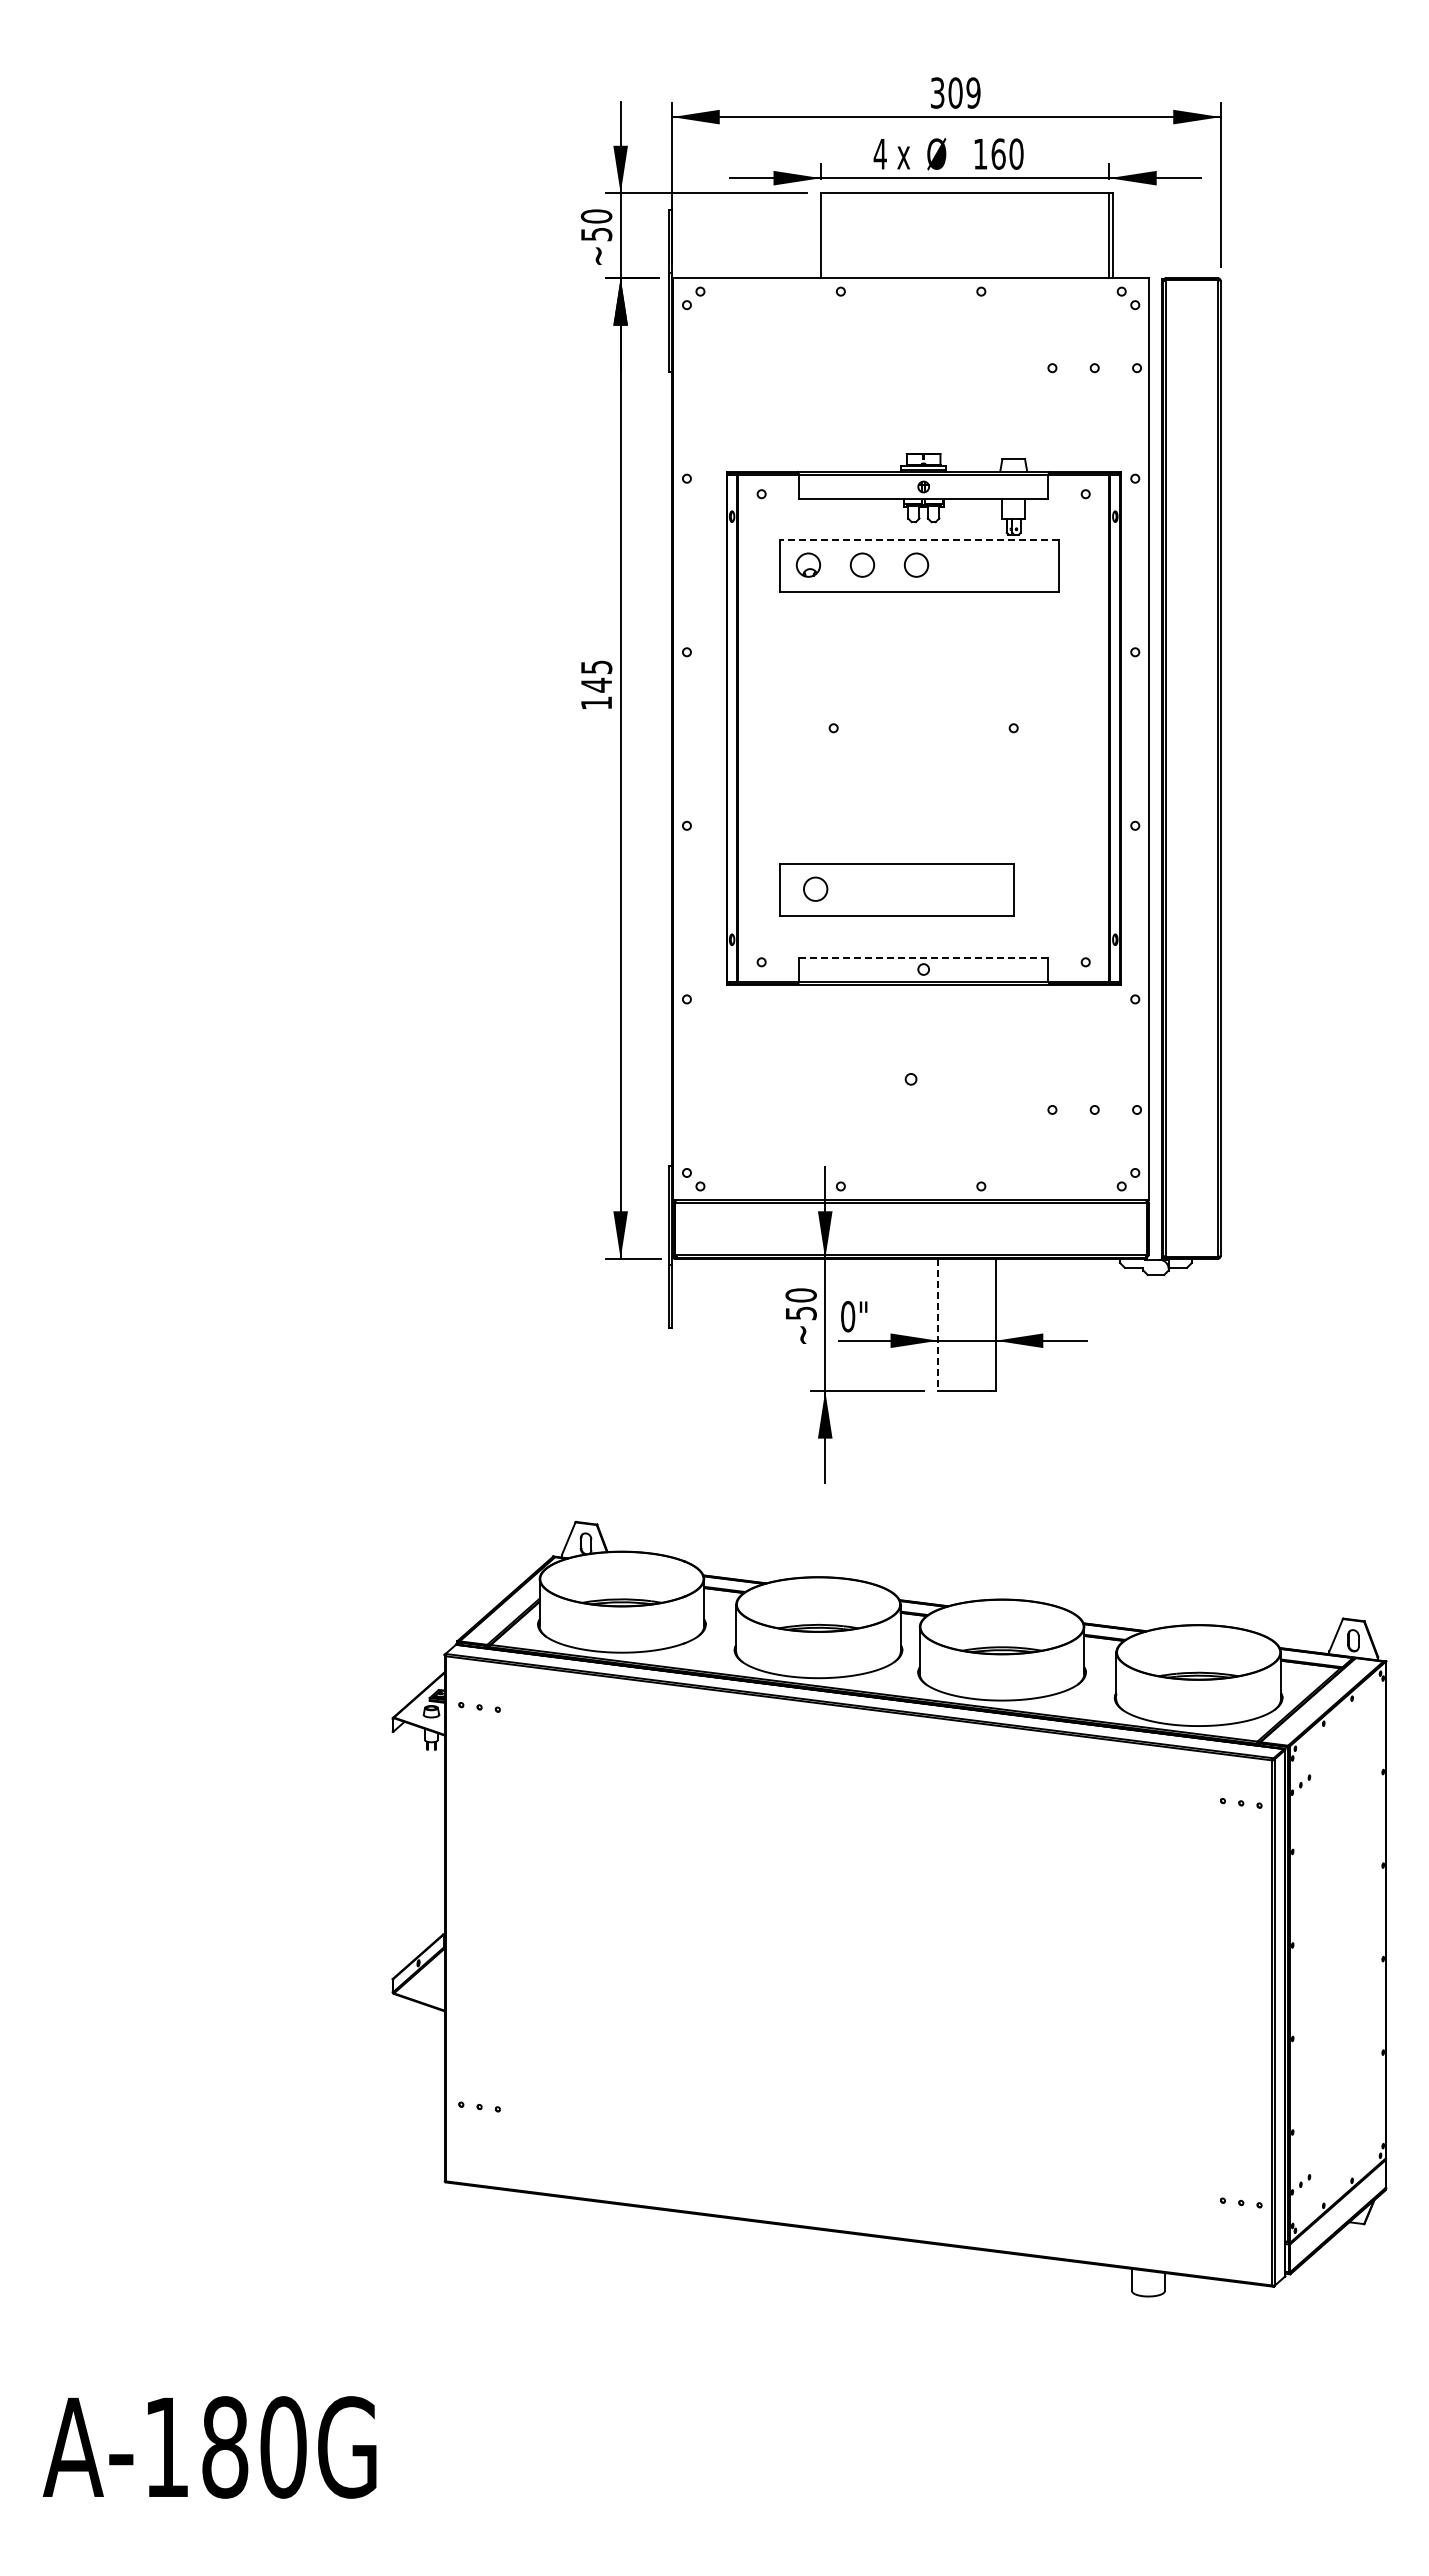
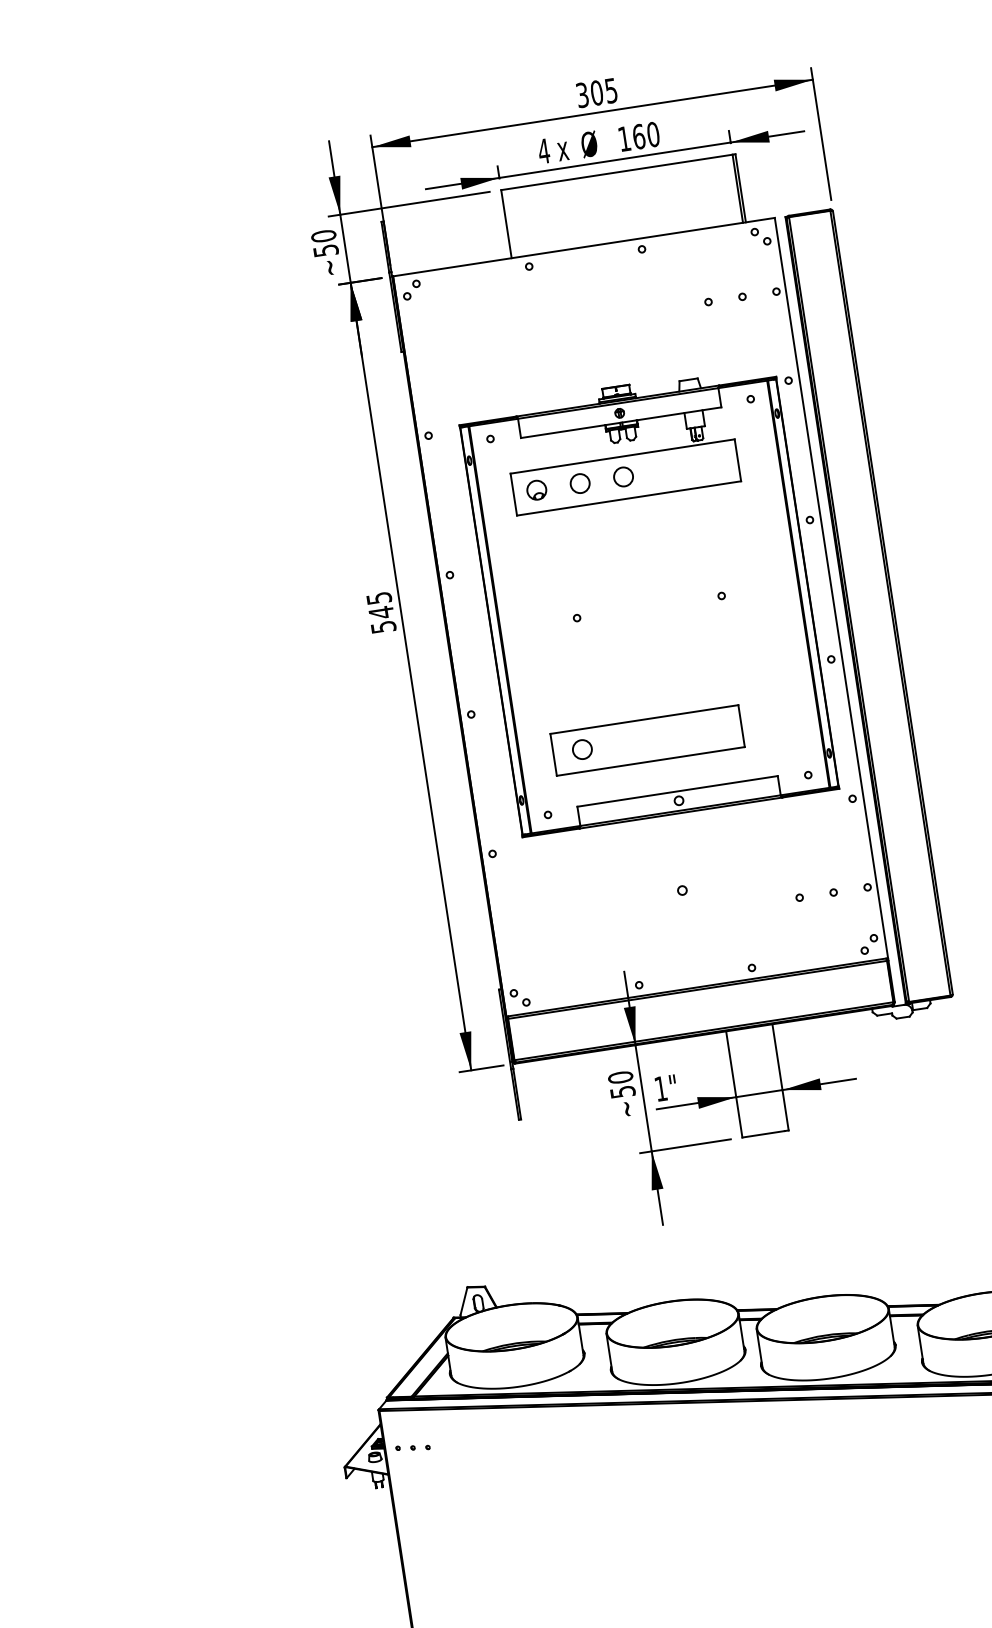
text: (973, 92) -> (611, 90), 309 -> 305
line: (919, 540) -> (622, 456), dashed -> solid
text: (596, 702) -> (383, 626), 145 -> 545
line: (923, 957) -> (677, 791), dashed -> solid
text: (848, 1316) -> (661, 1088), 0" -> 1"
line: (938, 1325) -> (734, 1084), dashed -> solid

